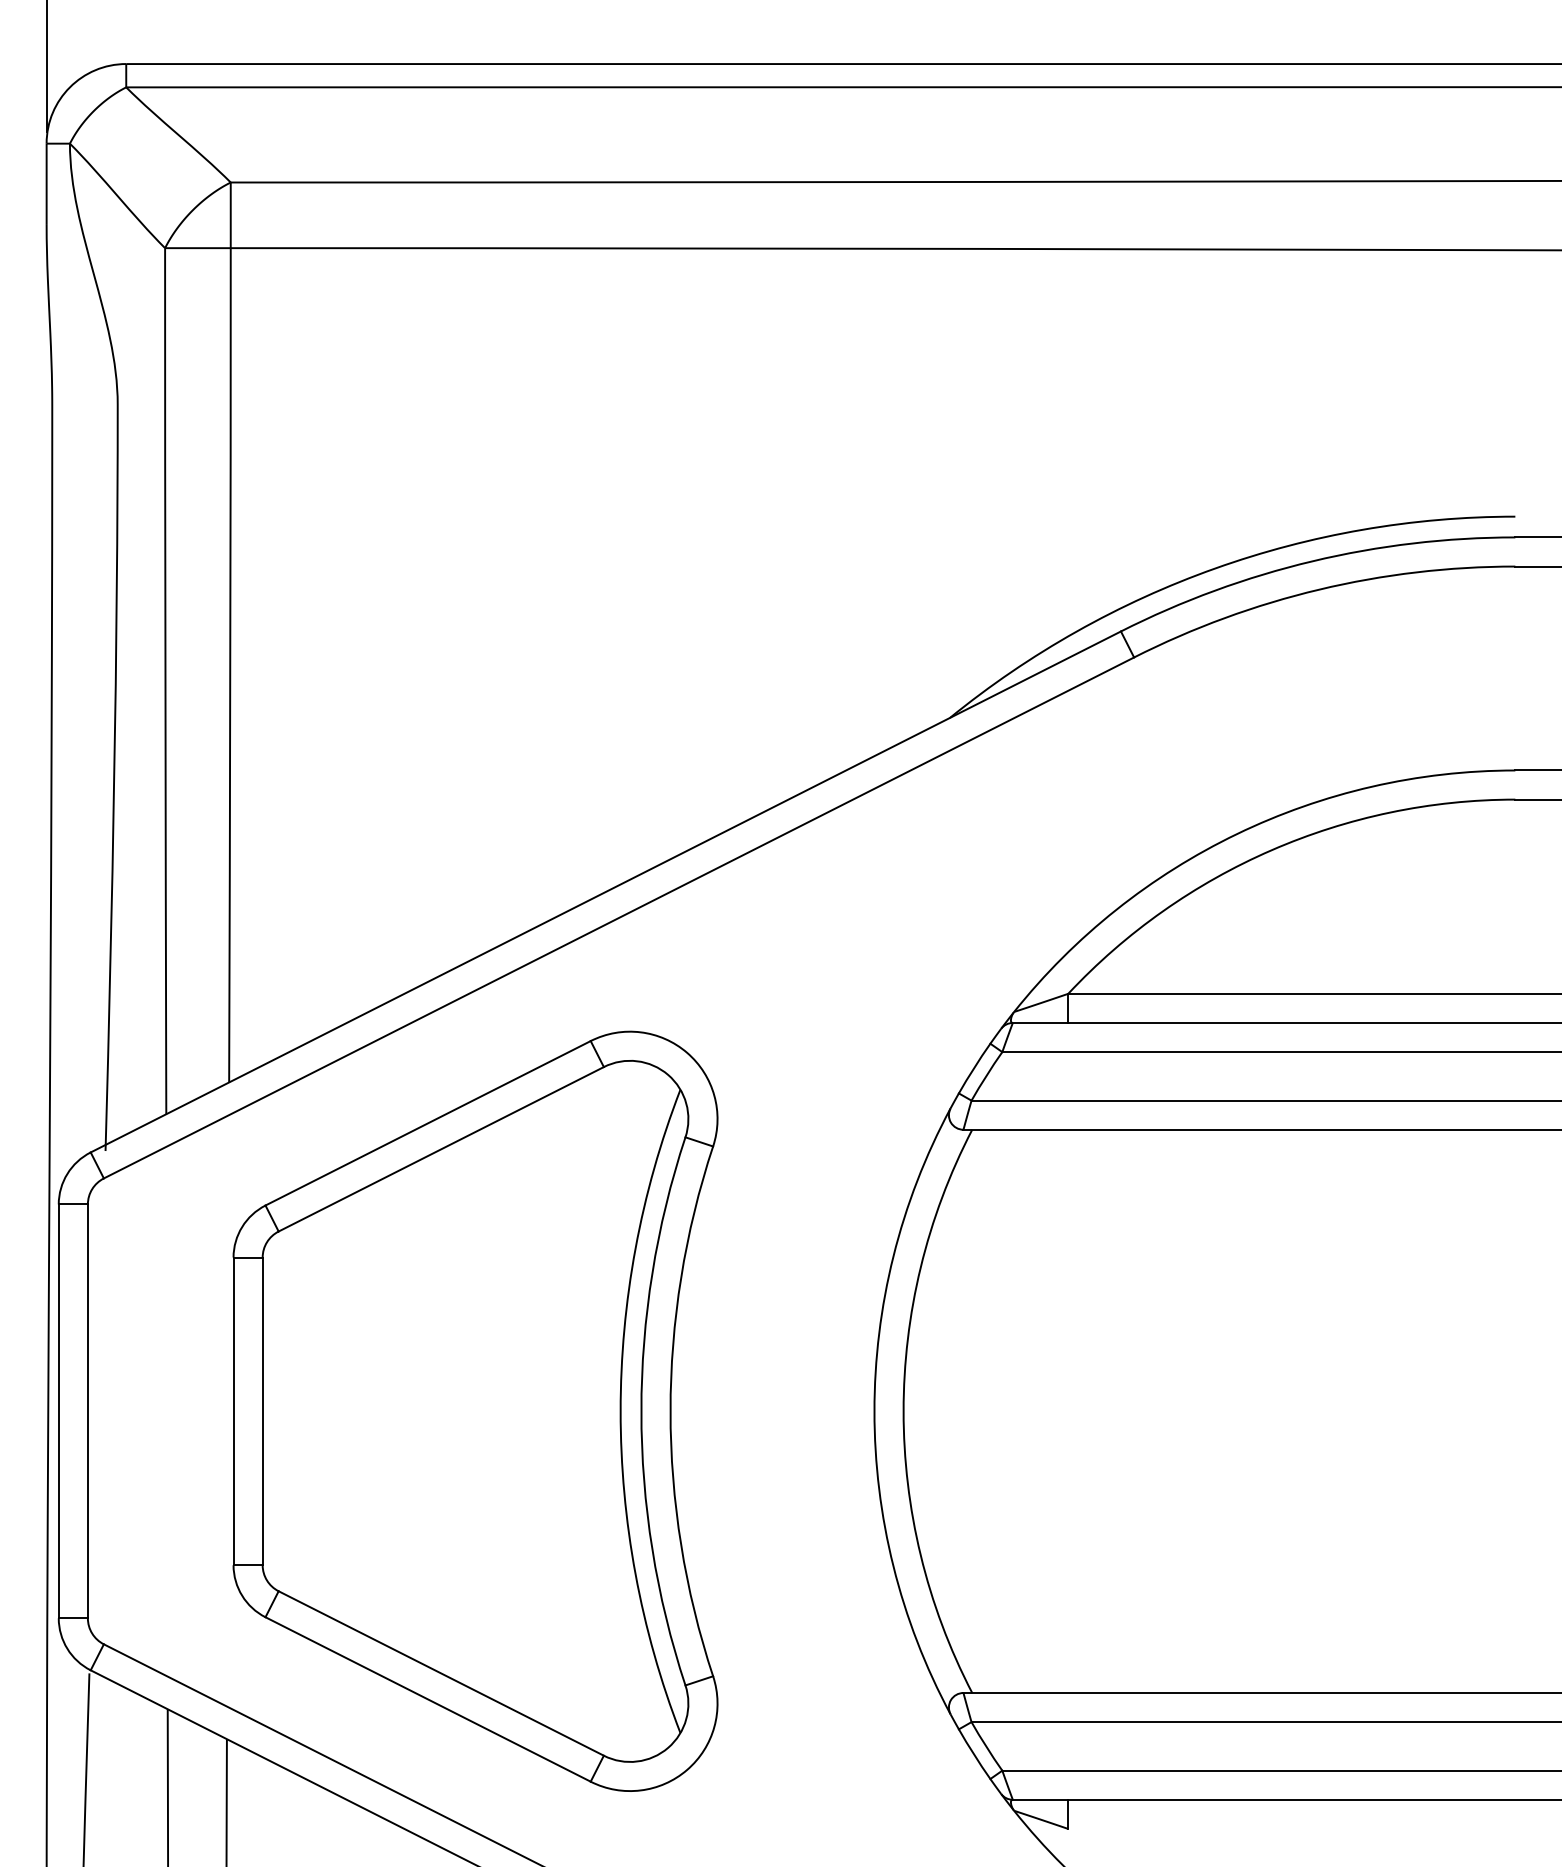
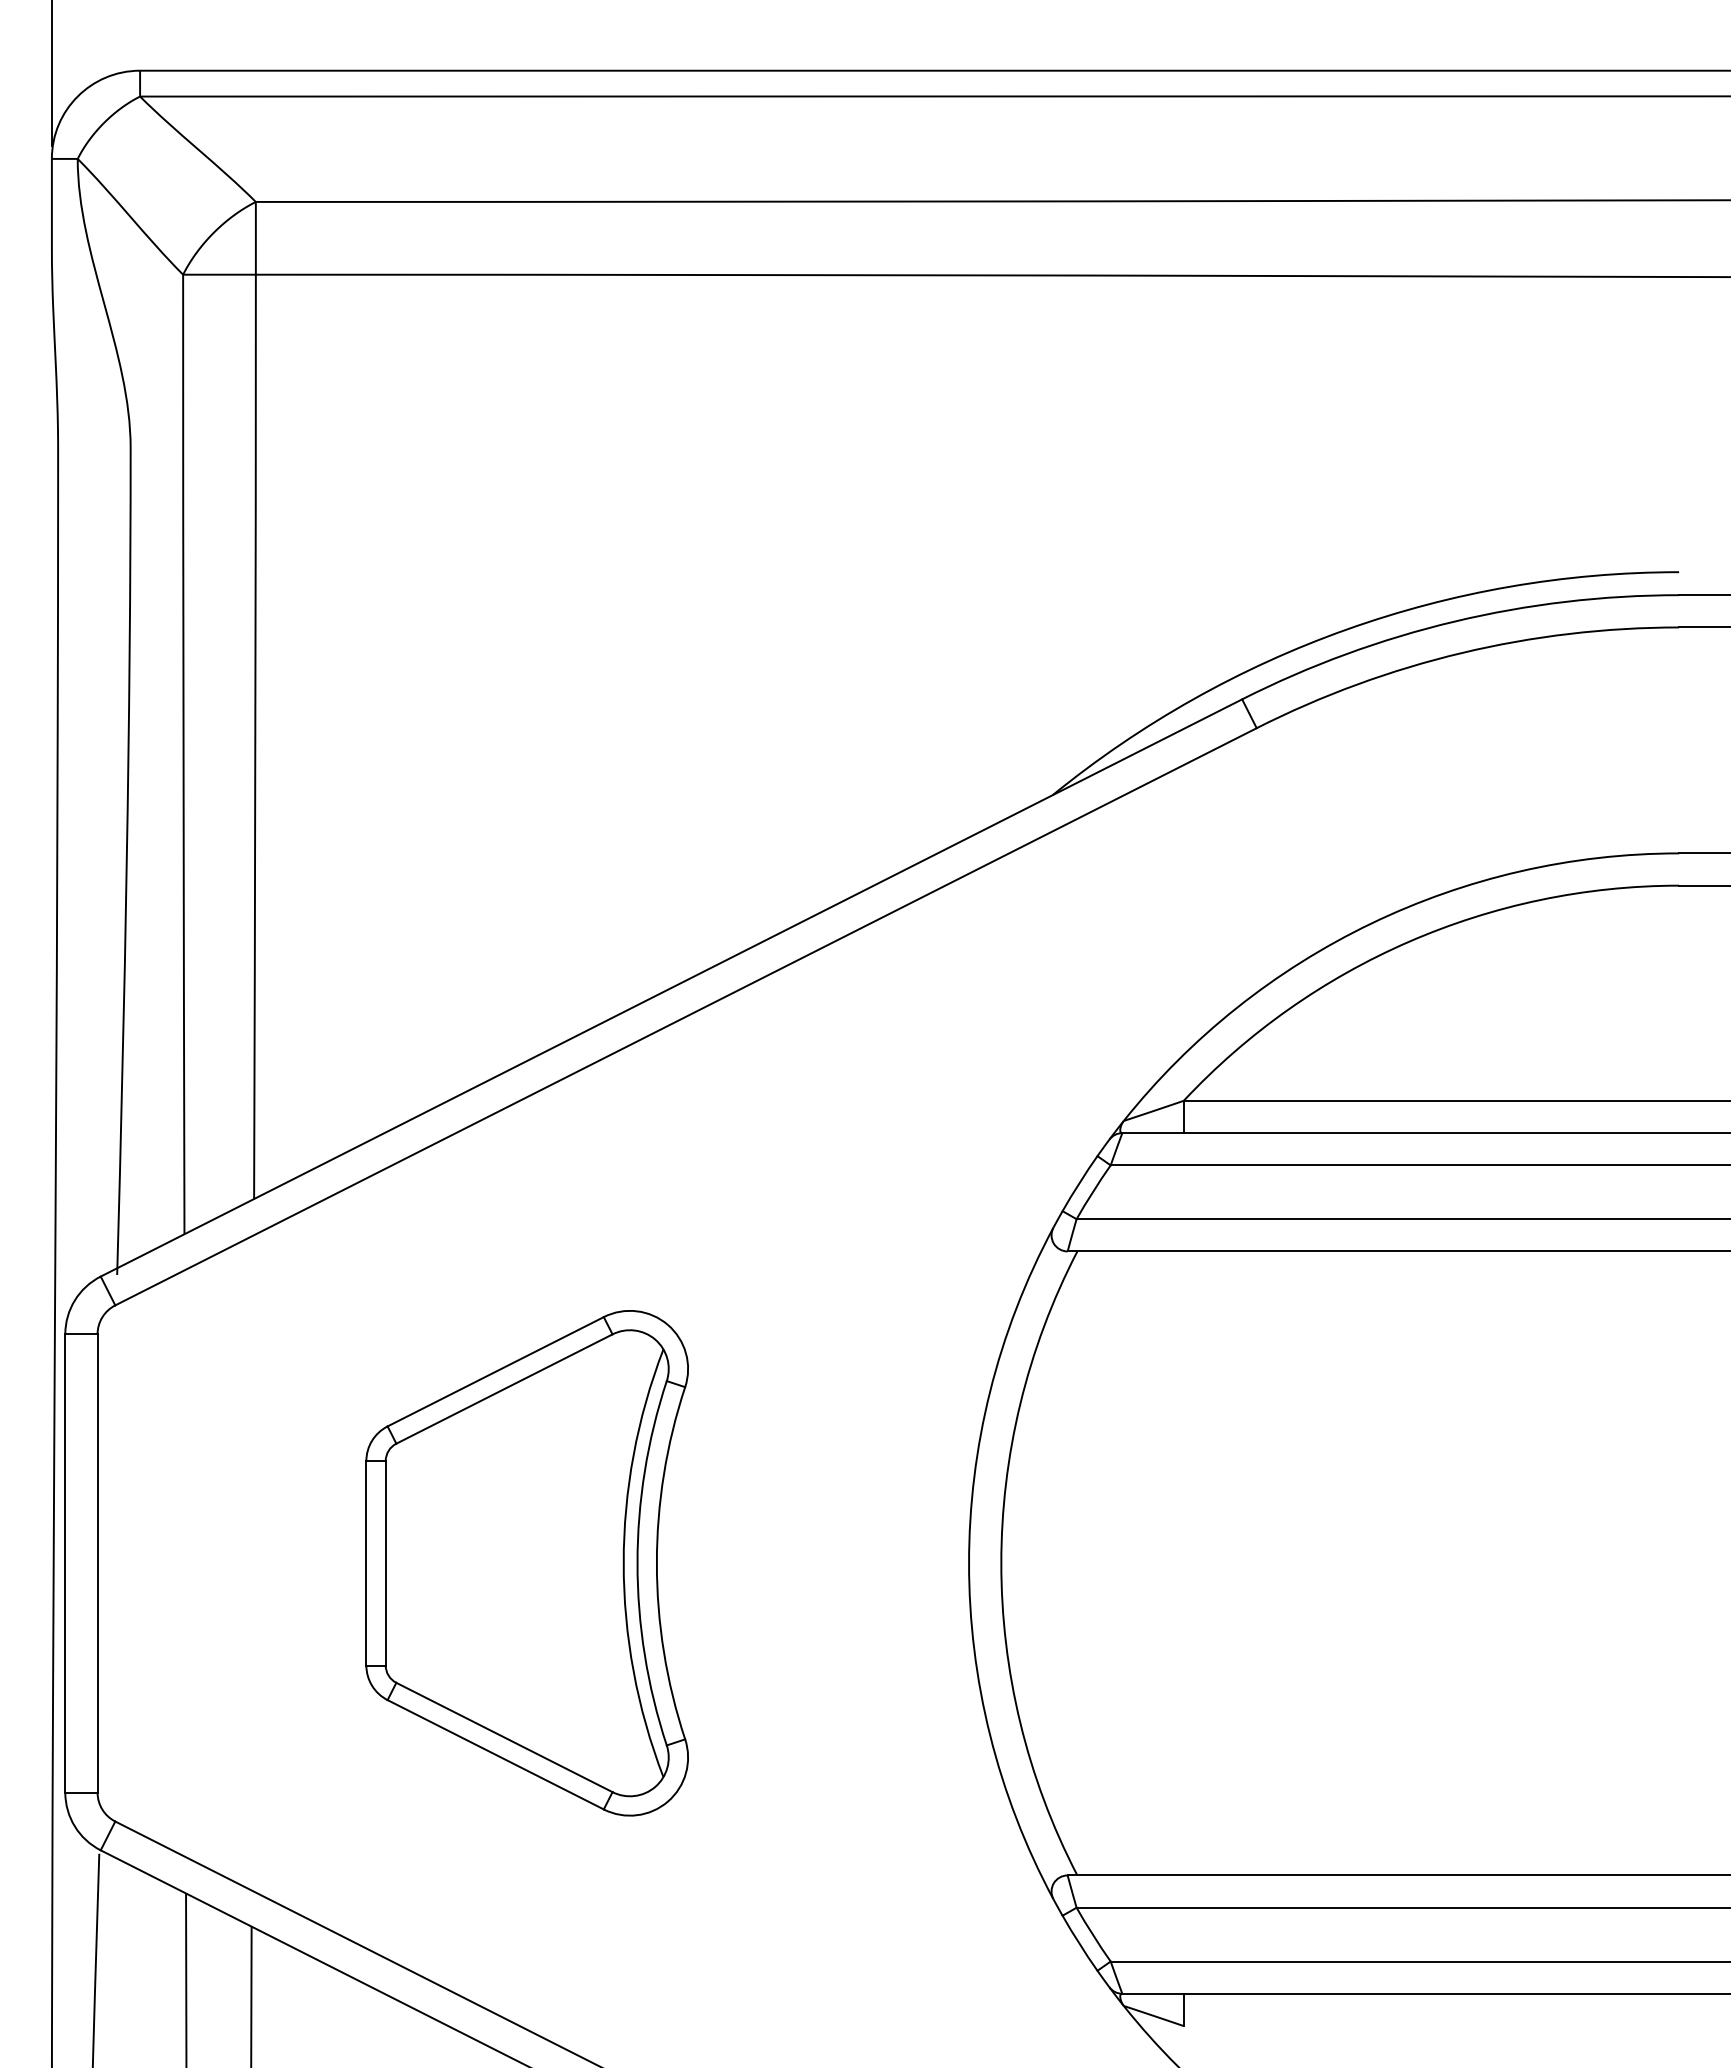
part: (475, 1410) -> (527, 1562), size x0.6

